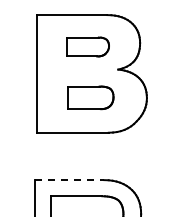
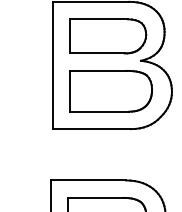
part: (87, 46) -> (107, 35), size x1.67
part: (90, 97) -> (110, 91), size x1.67
line: (69, 180) -> (88, 180), dashed -> solid

